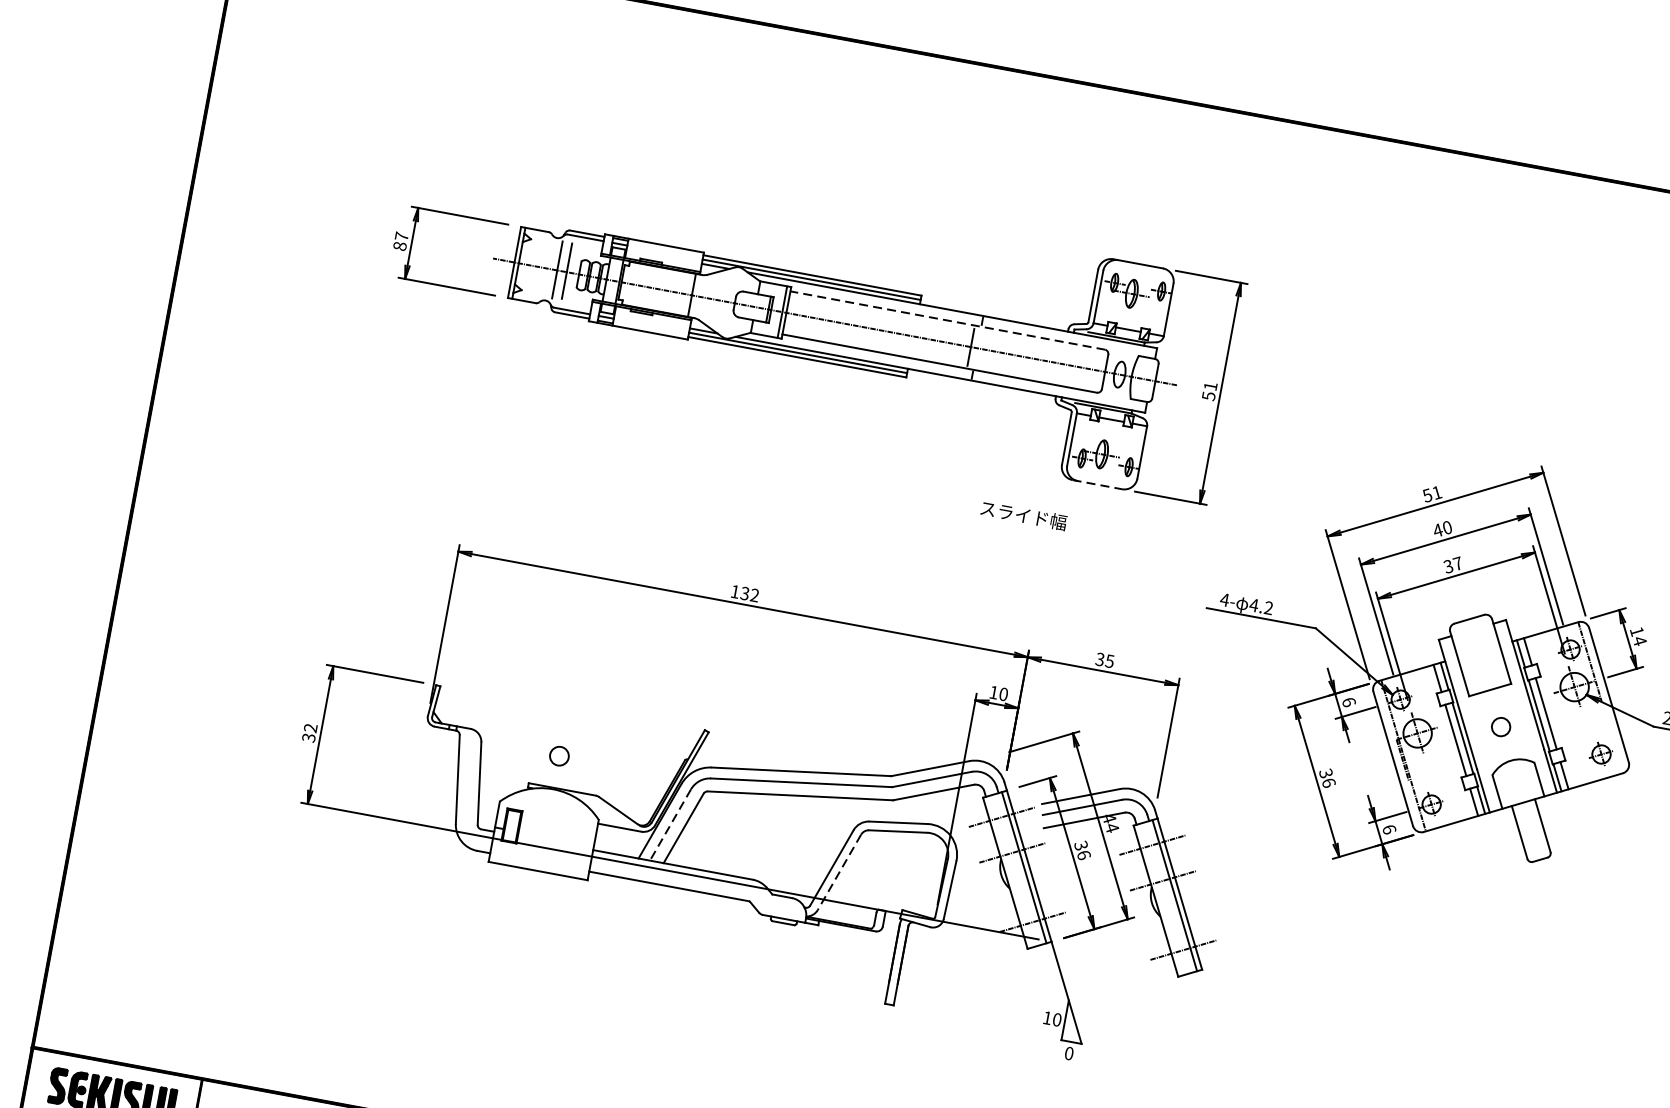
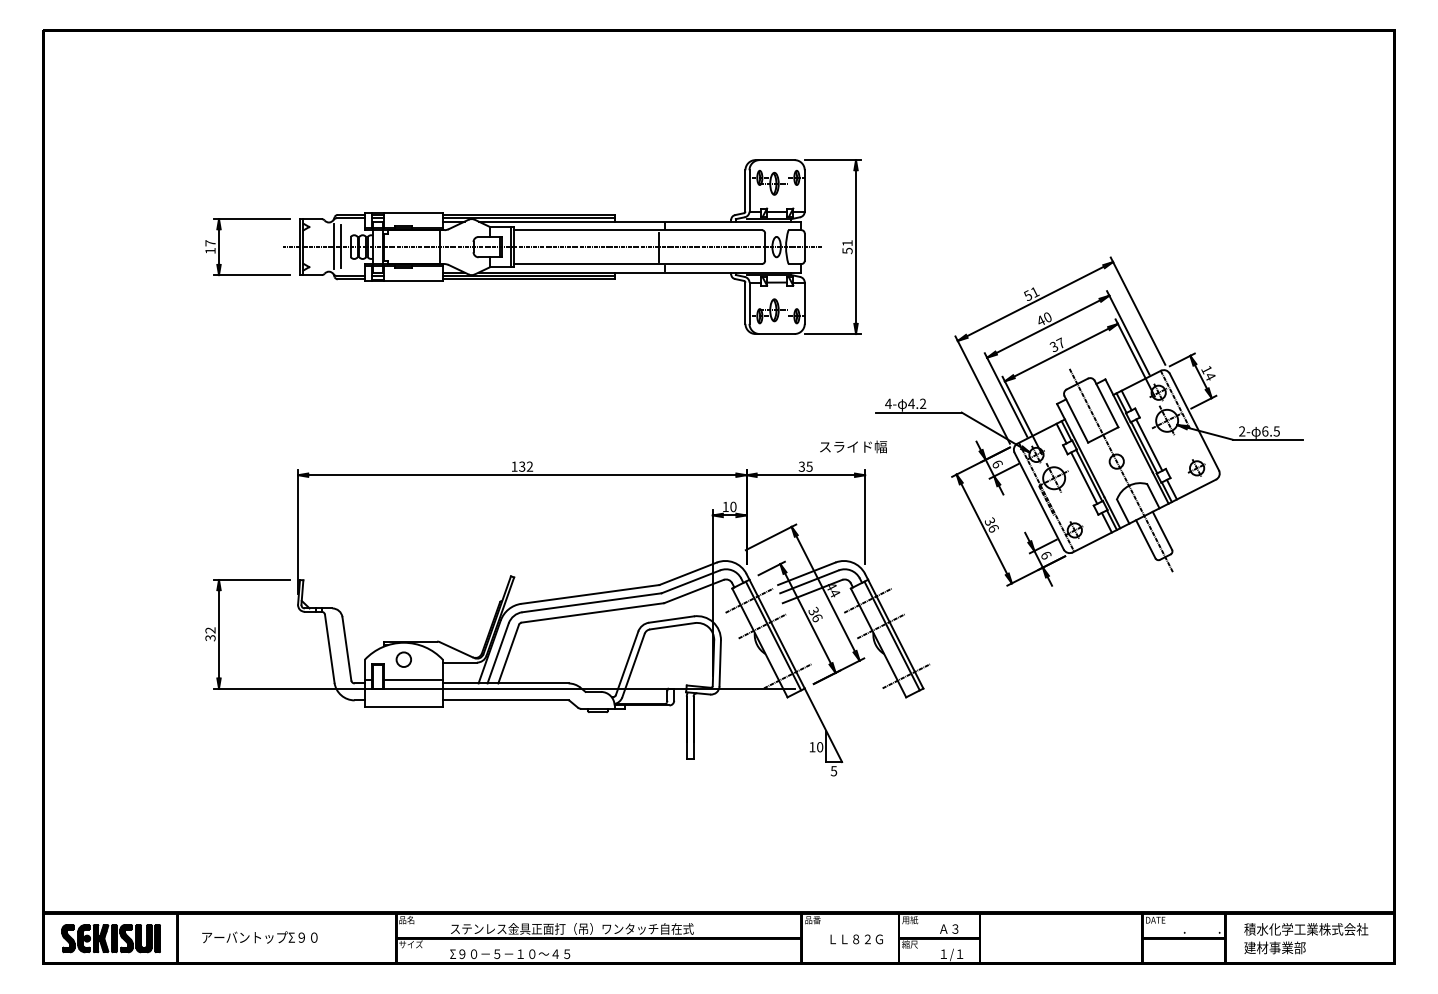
text: (400, 245) -> (210, 250), 87 -> 17
line: (946, 320) -> (637, 230), dashed -> solid
line: (1097, 485) -> (775, 334), dashed -> solid
text: (1023, 515) -> (853, 446), moved
line: (1503, 739) -> (1120, 470), added
circle: (559, 755) -> (403, 659), moved
line: (670, 825) -> (498, 653), dashed -> solid
line: (555, 839) -> (412, 680), added
line: (839, 872) -> (633, 665), dashed -> solid
text: (1068, 1053) -> (833, 771), 0 -> 5

